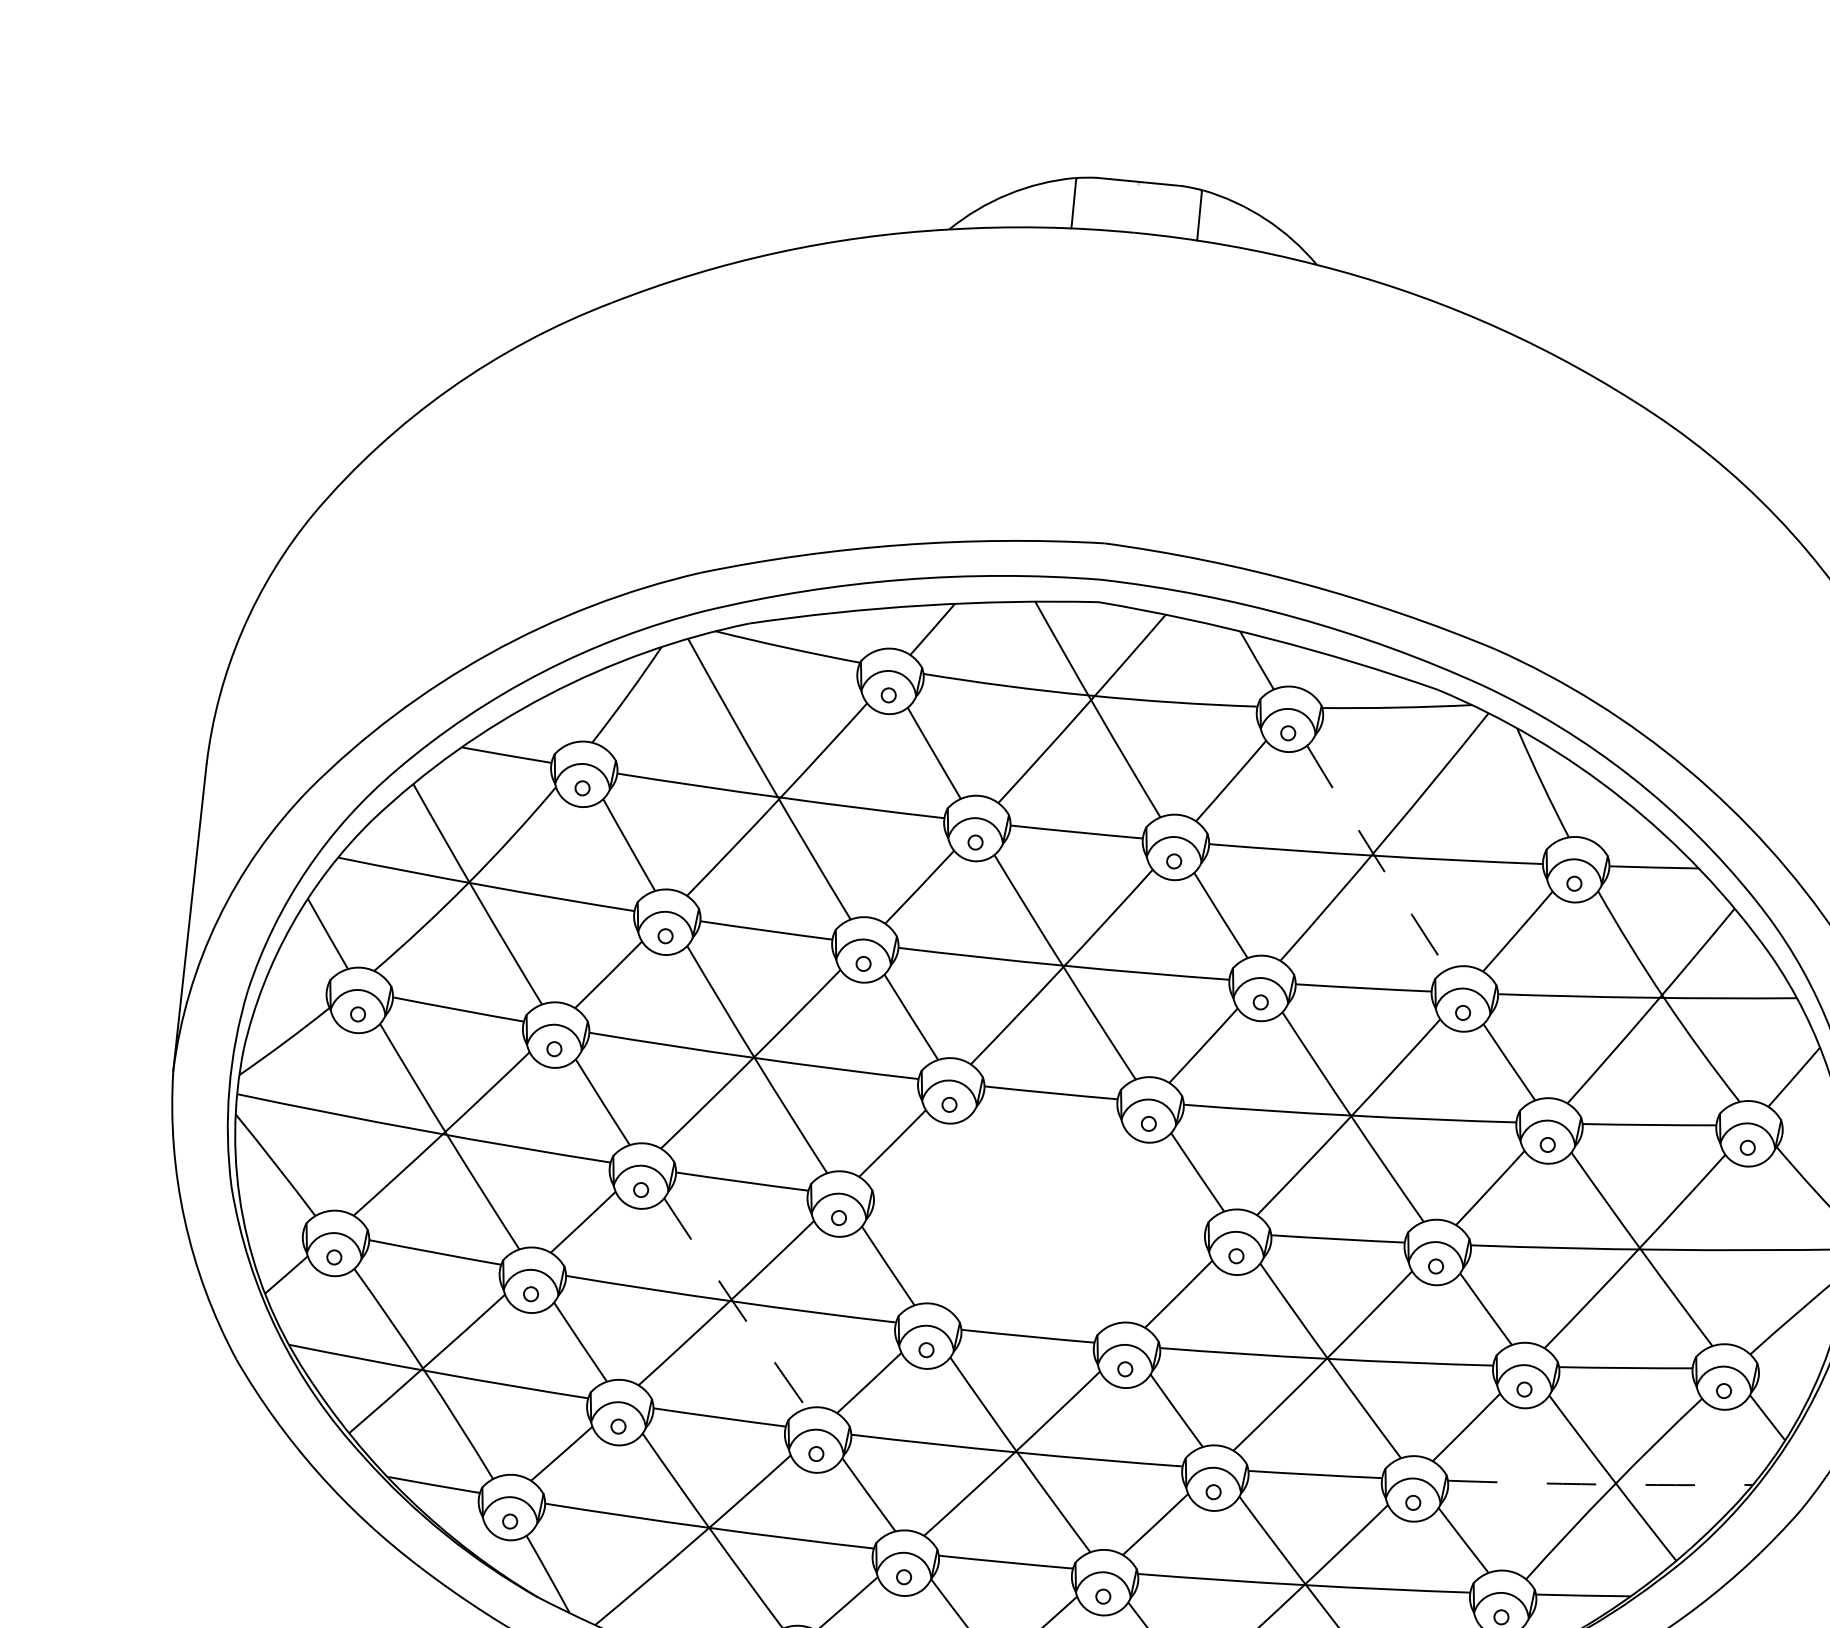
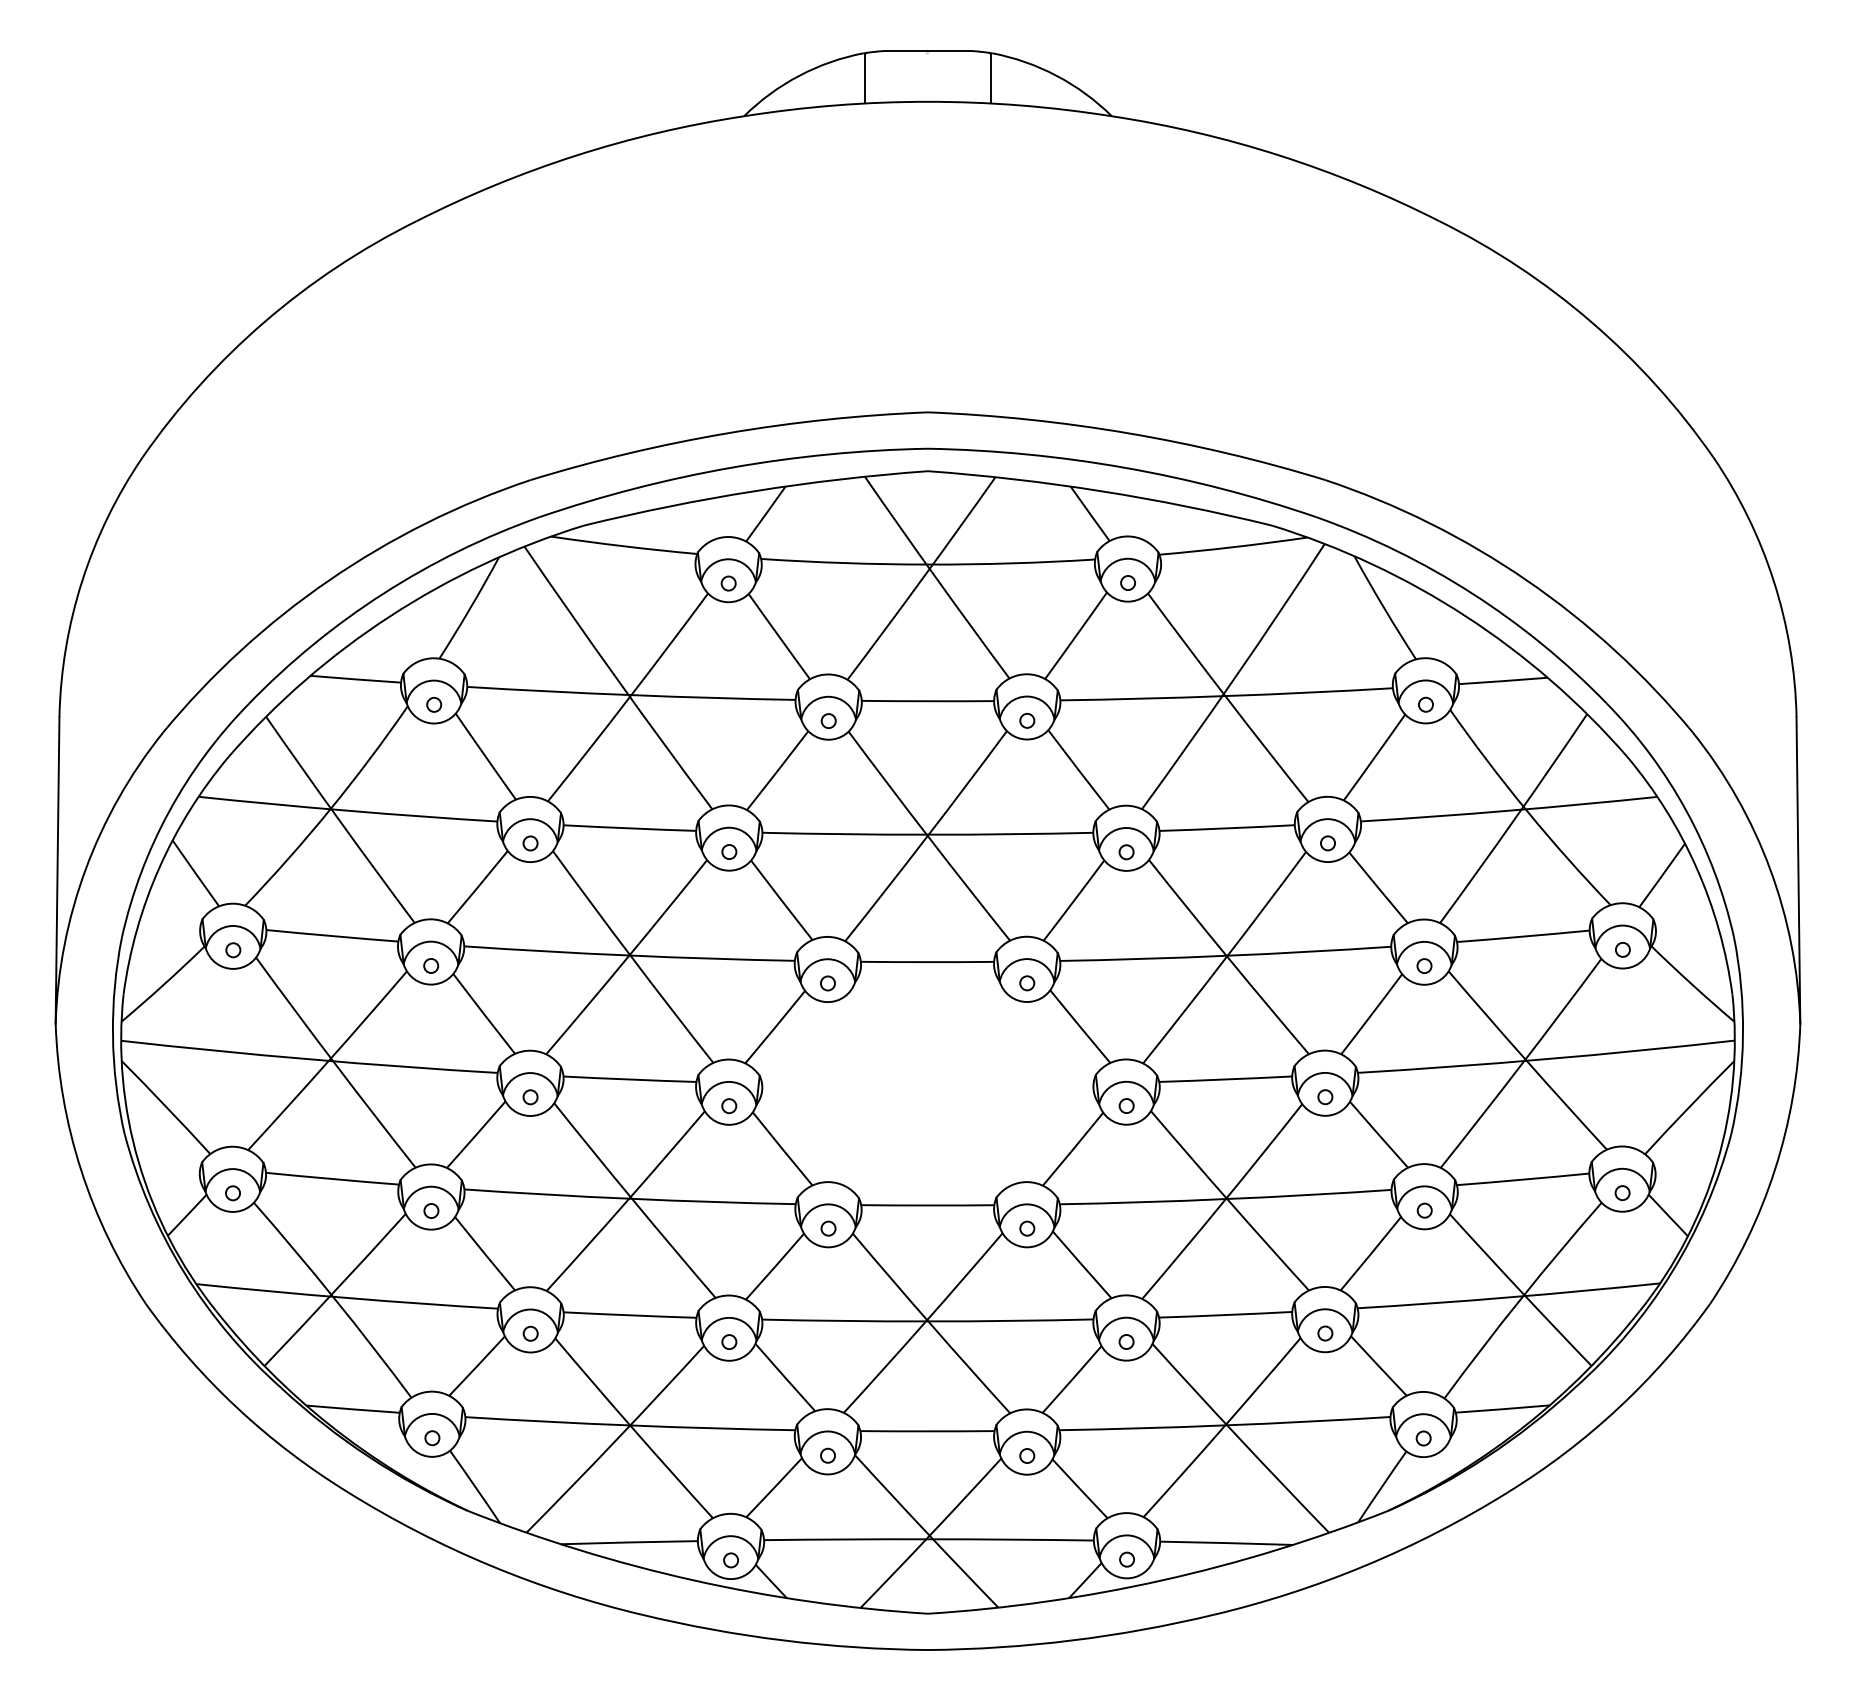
arc: (1376, 858) -> (1227, 698), dashed -> solid
arc: (735, 1304) -> (634, 1201), dashed -> solid
arc: (1600, 1484) -> (1509, 1297), dashed -> solid

